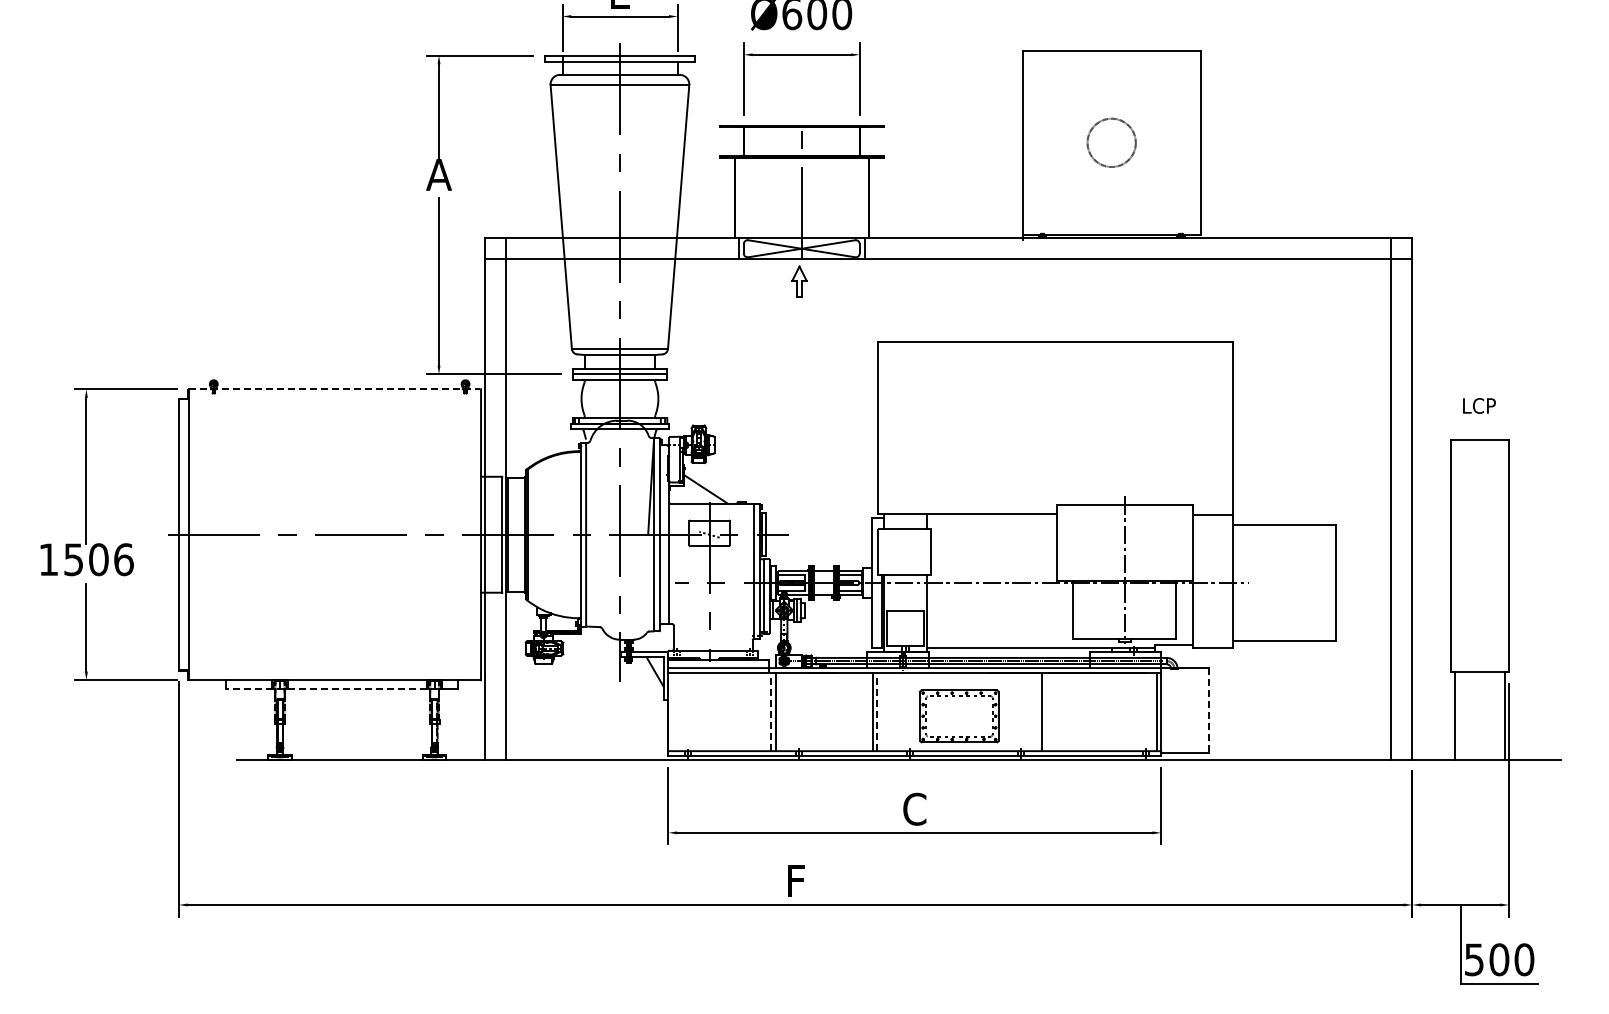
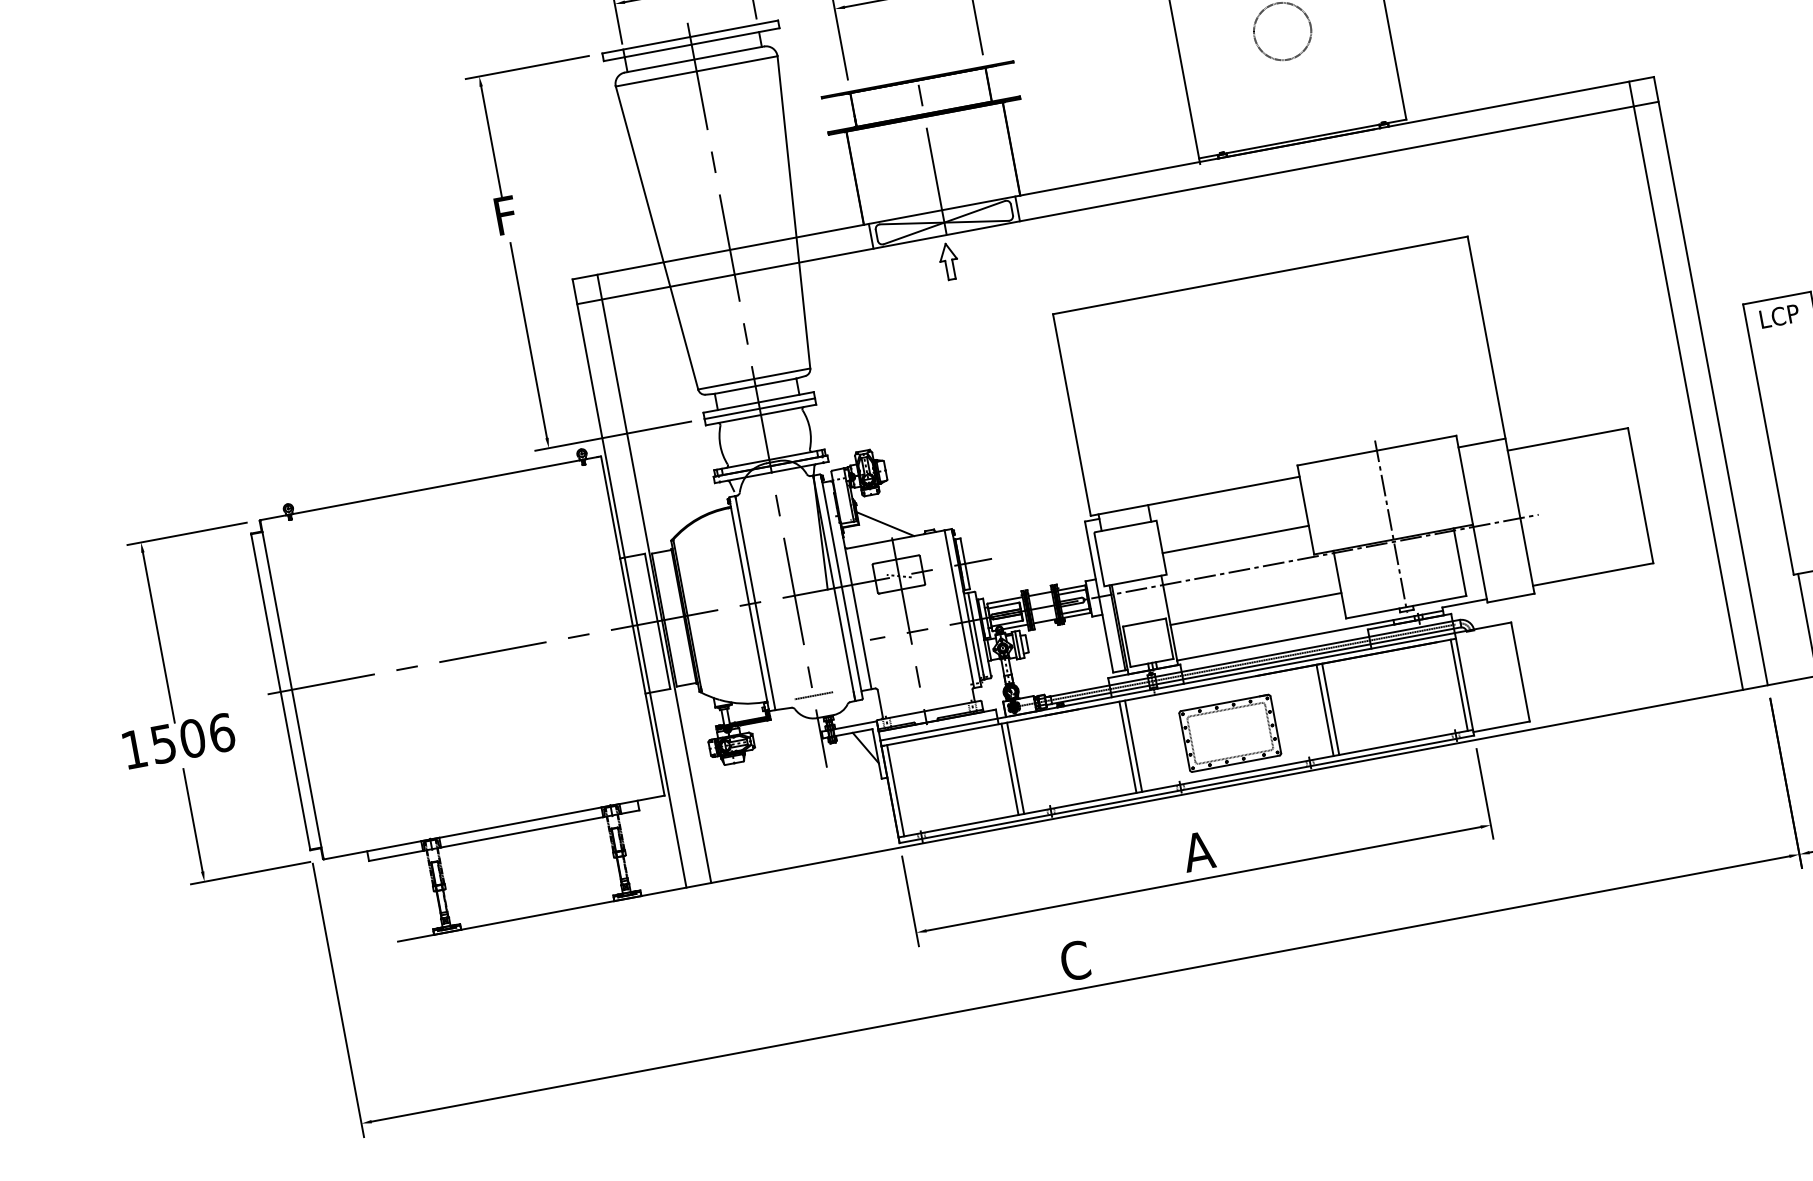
text: (438, 174) -> (504, 215), A -> F
line: (334, 389) -> (430, 488), dashed -> solid
text: (1479, 405) -> (1779, 315), moved
line: (993, 556) -> (1235, 539), added
line: (999, 617) -> (1255, 609), added
line: (619, 620) -> (813, 695), added
line: (325, 688) -> (485, 839), dashed -> solid
line: (673, 711) -> (895, 790), added
line: (771, 711) -> (1010, 768), dashed -> solid
line: (877, 711) -> (1133, 745), dashed -> solid
line: (1046, 711) -> (1330, 708), added
line: (1209, 711) -> (1520, 673), dashed -> solid
text: (914, 808) -> (1197, 850), C -> A
text: (795, 880) -> (1074, 960), F -> C

